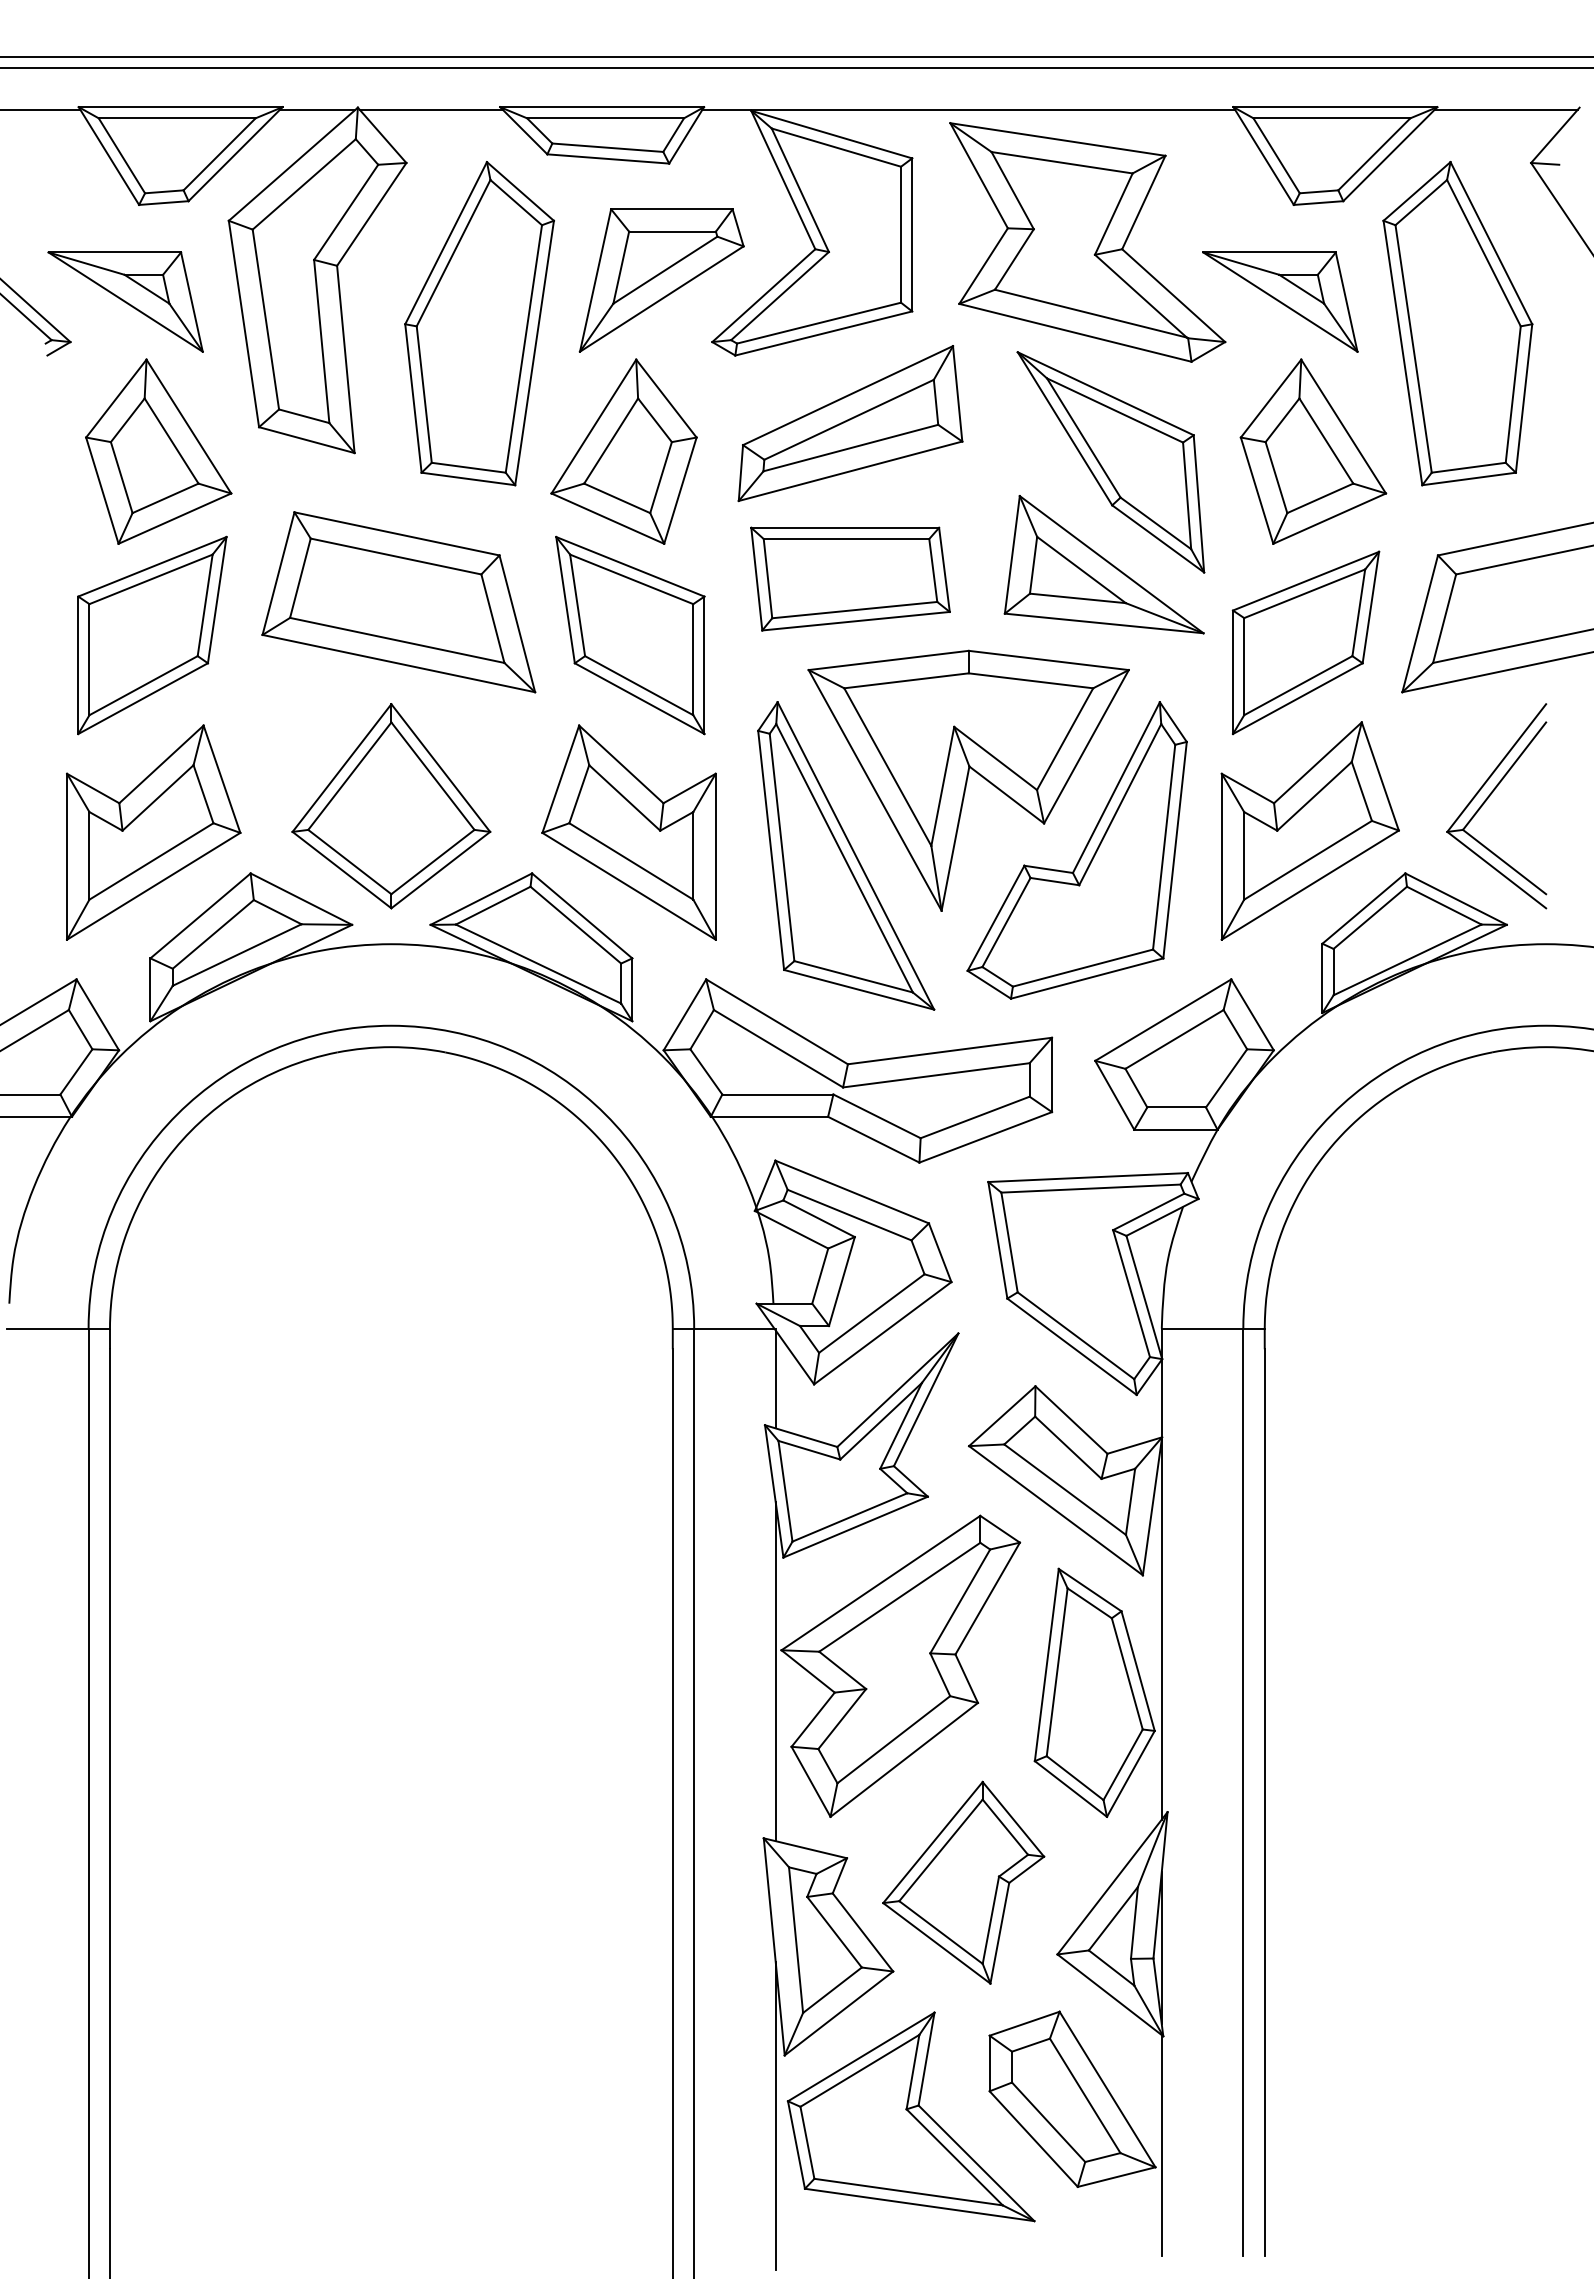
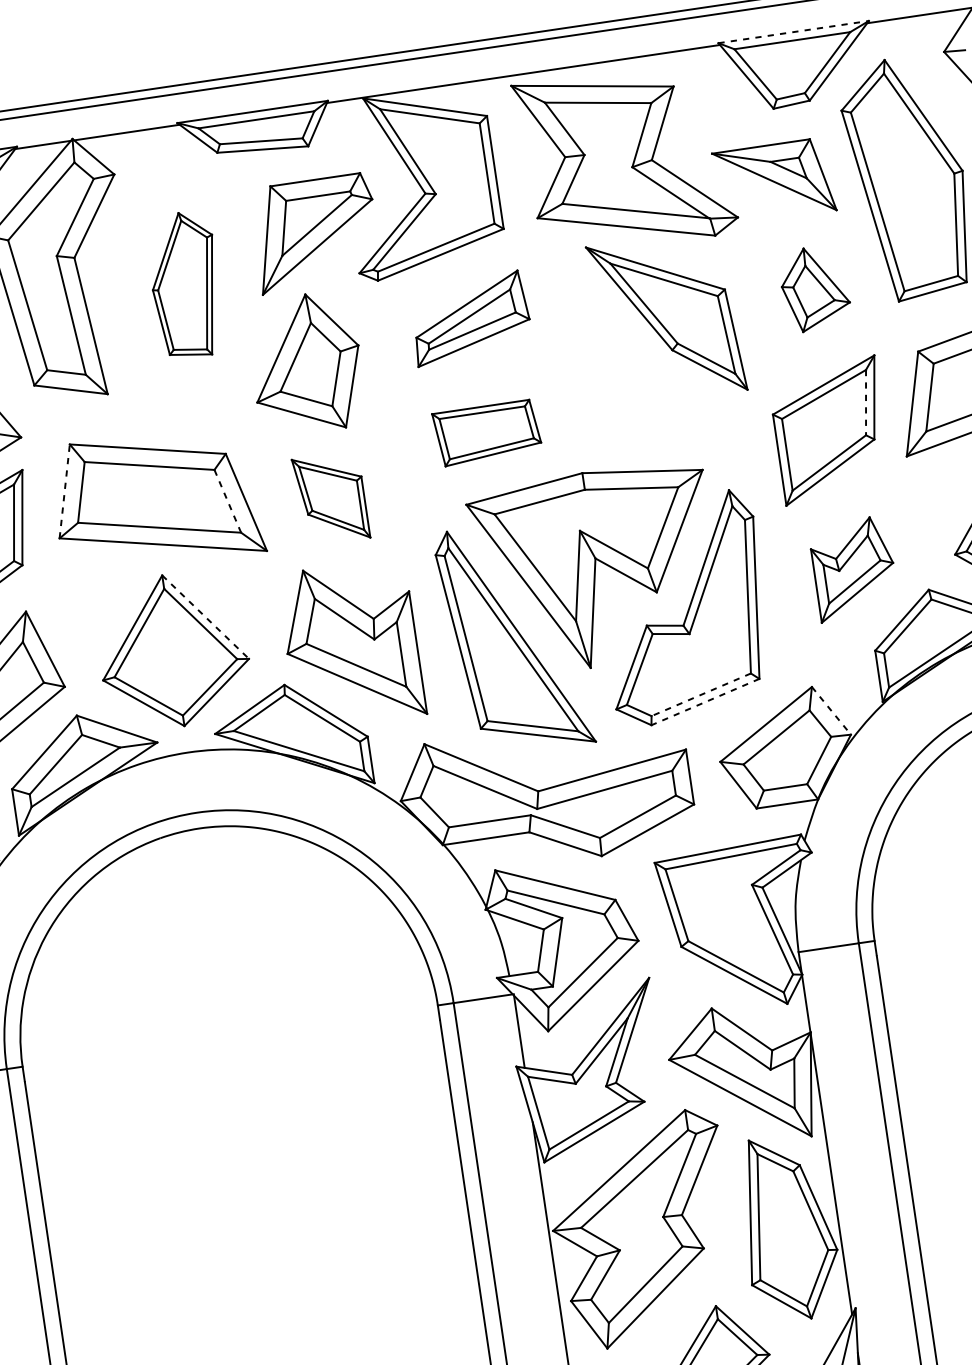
line: (1335, 107) -> (793, 32), solid -> dashed
part: (479, 323) -> (185, 284), size x0.6
part: (850, 423) -> (470, 318), size x0.7
part: (1313, 451) -> (815, 288), size x0.6
part: (1103, 564) -> (672, 394), removed
line: (278, 573) -> (64, 491), solid -> dashed
part: (850, 578) -> (487, 432), size x0.7
line: (1358, 612) -> (865, 402), solid -> dashed
line: (492, 618) -> (227, 501), solid -> dashed
part: (630, 635) -> (331, 498), size x0.6
line: (440, 768) -> (205, 617), solid -> dashed
part: (1309, 830) -> (853, 568), size x0.6
line: (1082, 968) -> (700, 695), solid -> dashed
line: (1087, 978) -> (705, 701), solid -> dashed
line: (1252, 1015) -> (831, 711), solid -> dashed

